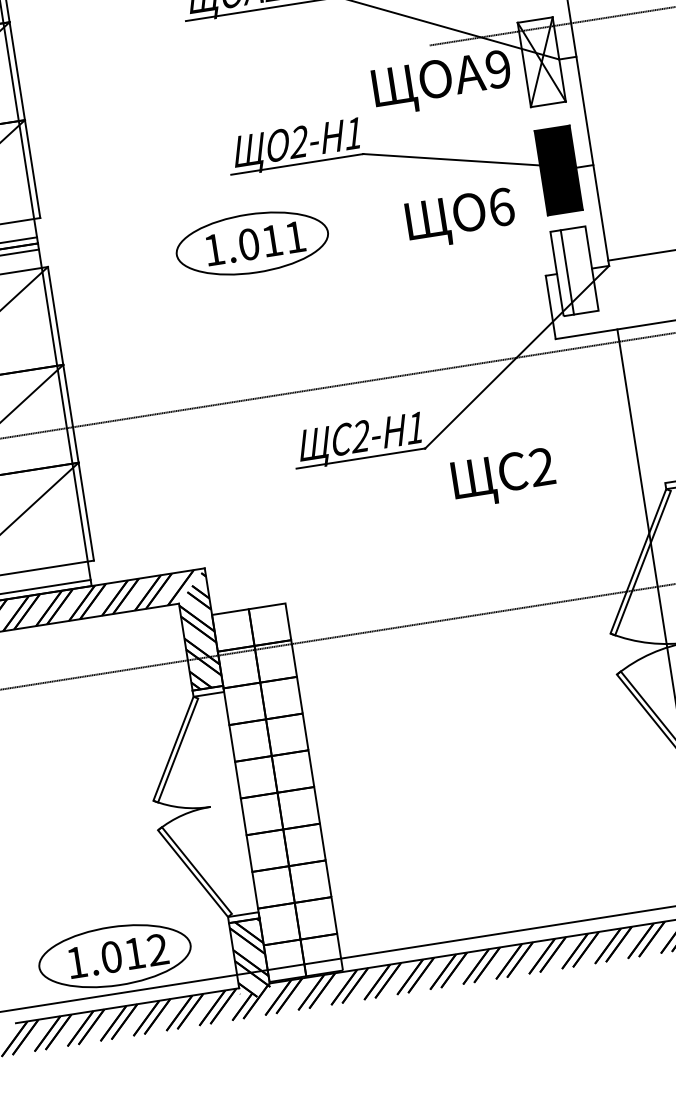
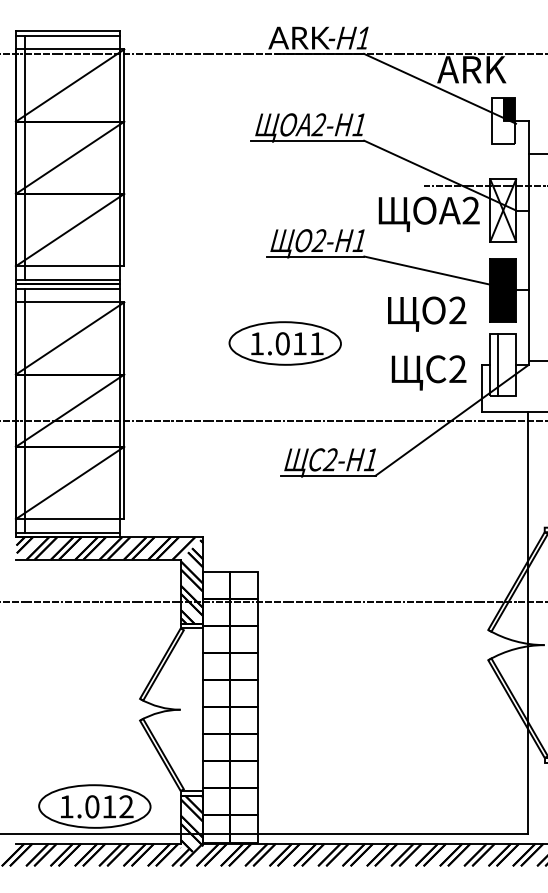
text: (497, 69) -> (470, 210), 9 -> 2
text: (501, 207) -> (457, 310), 6 -> 2
part: (251, 243) -> (284, 343), moved
text: (503, 477) -> (428, 372), moved

